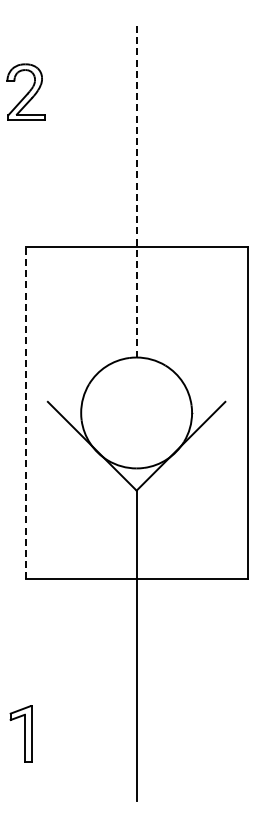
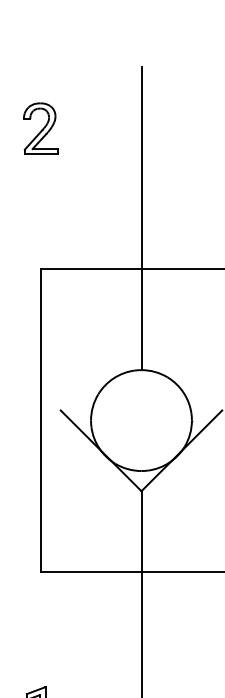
line: (136, 190) -> (141, 218), dashed -> solid
line: (25, 412) -> (40, 420), dashed -> solid

